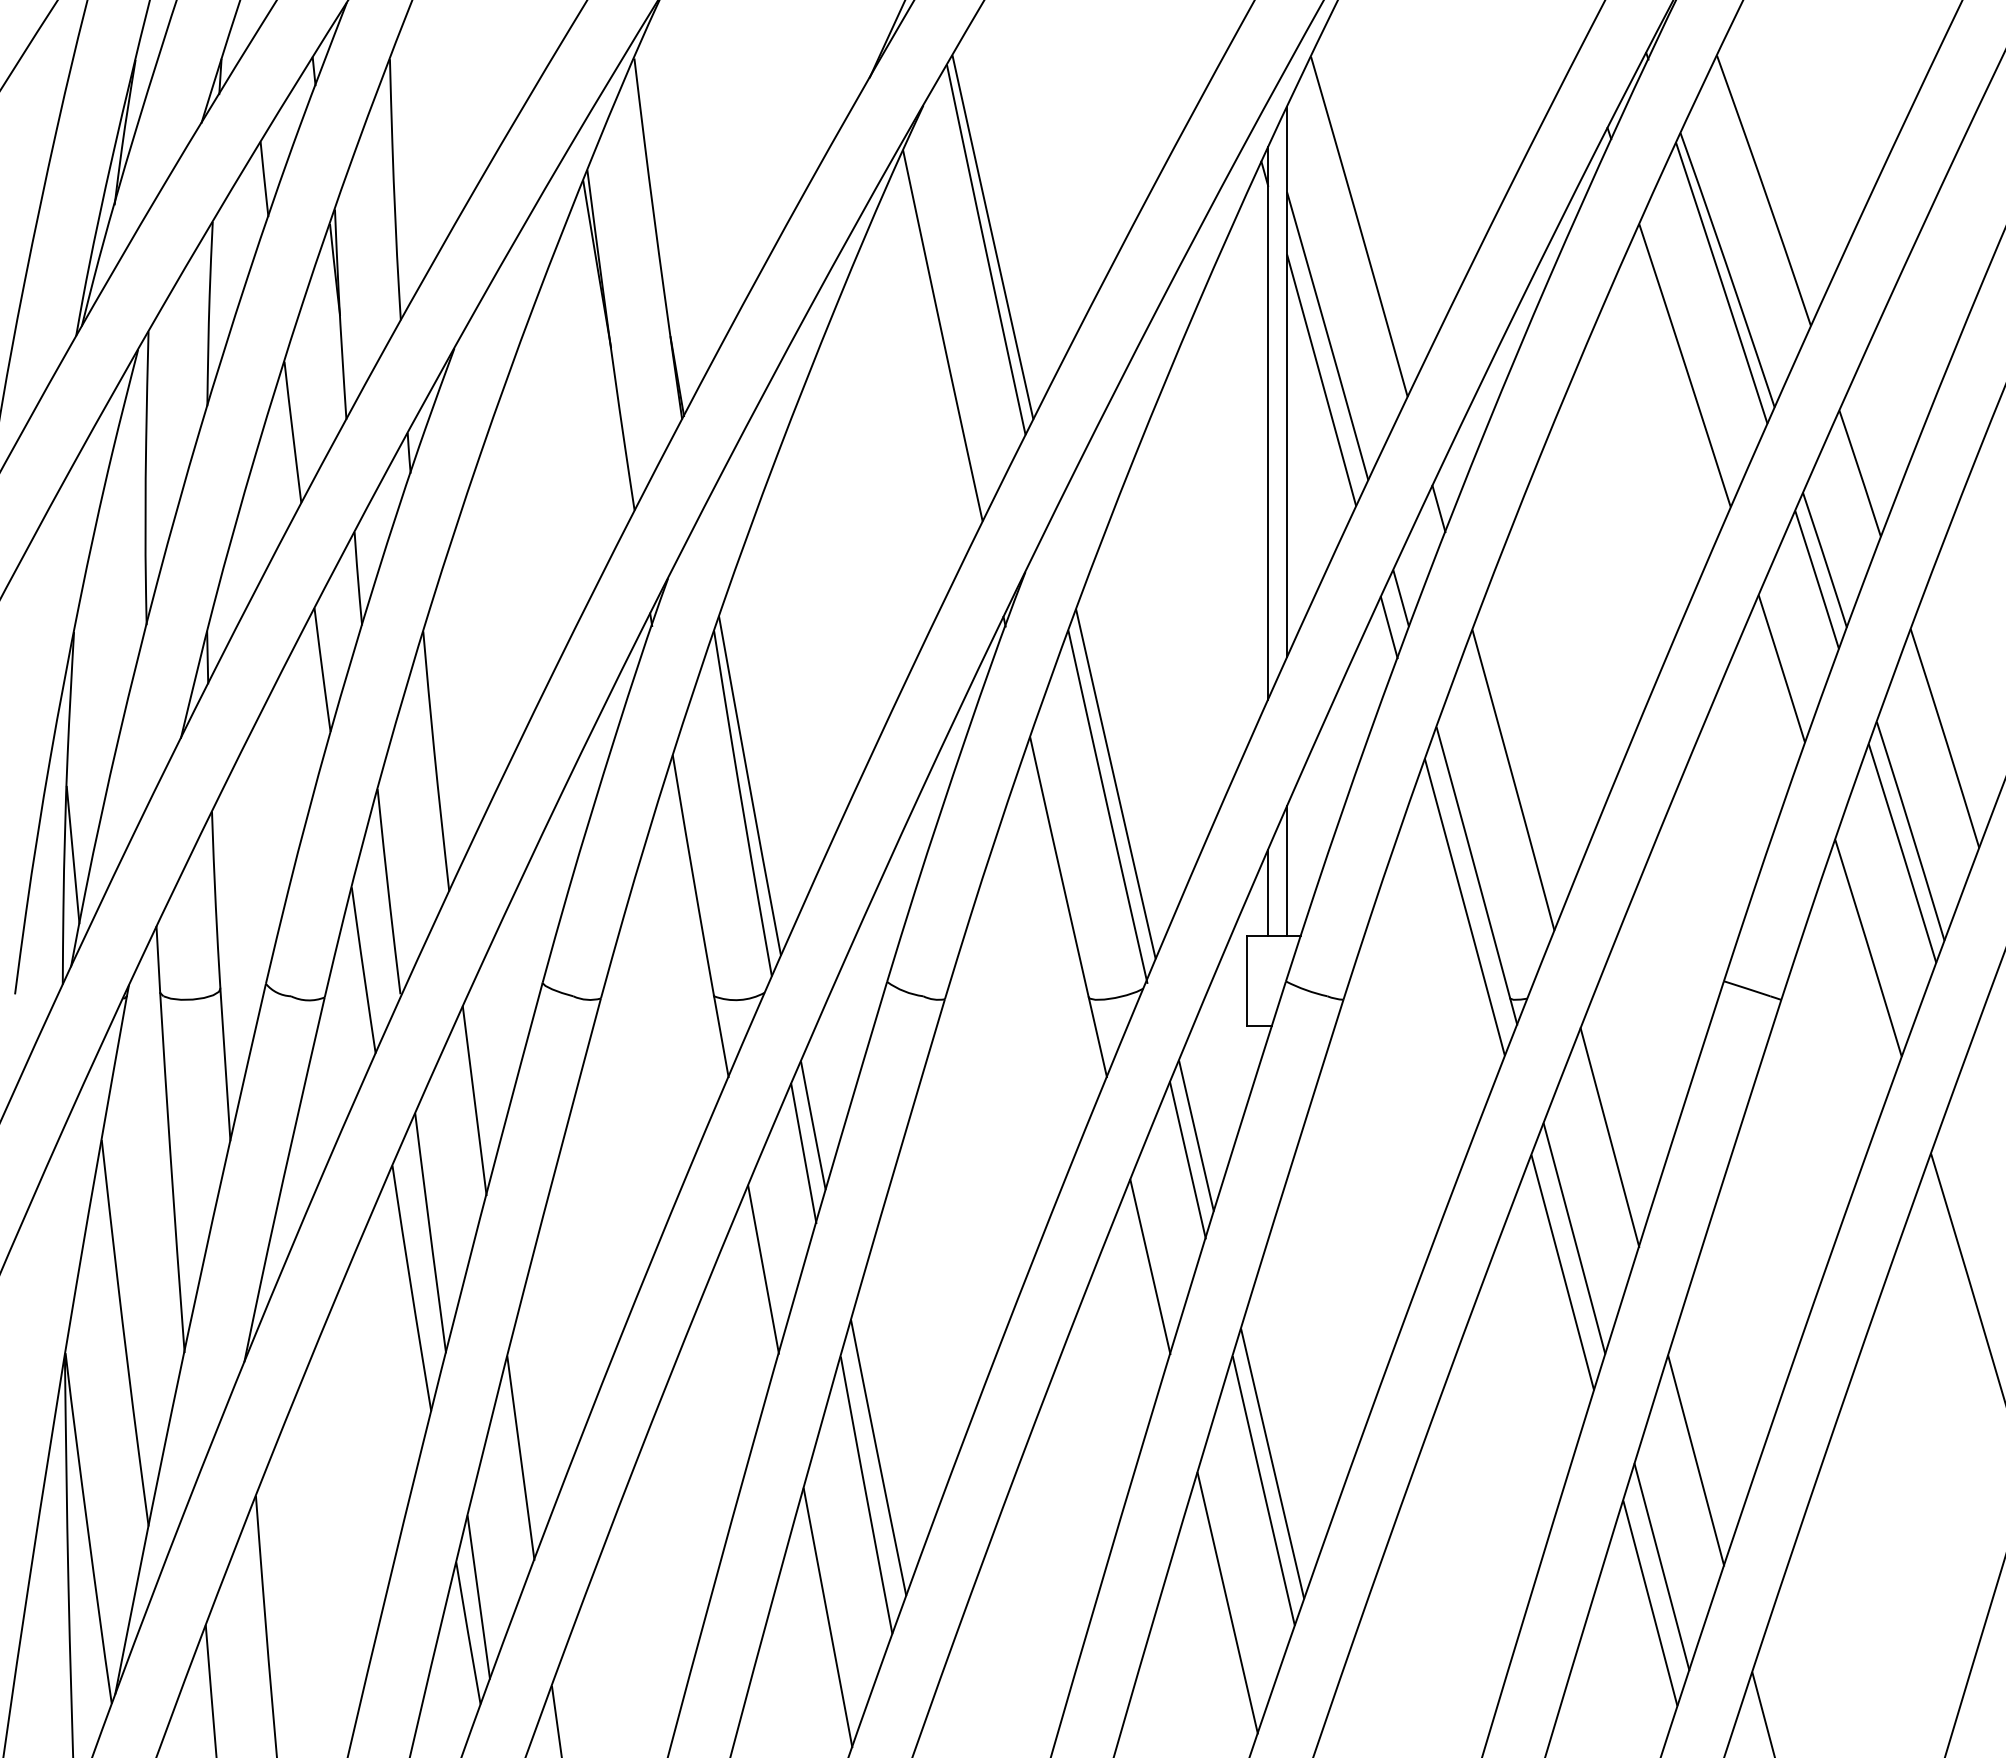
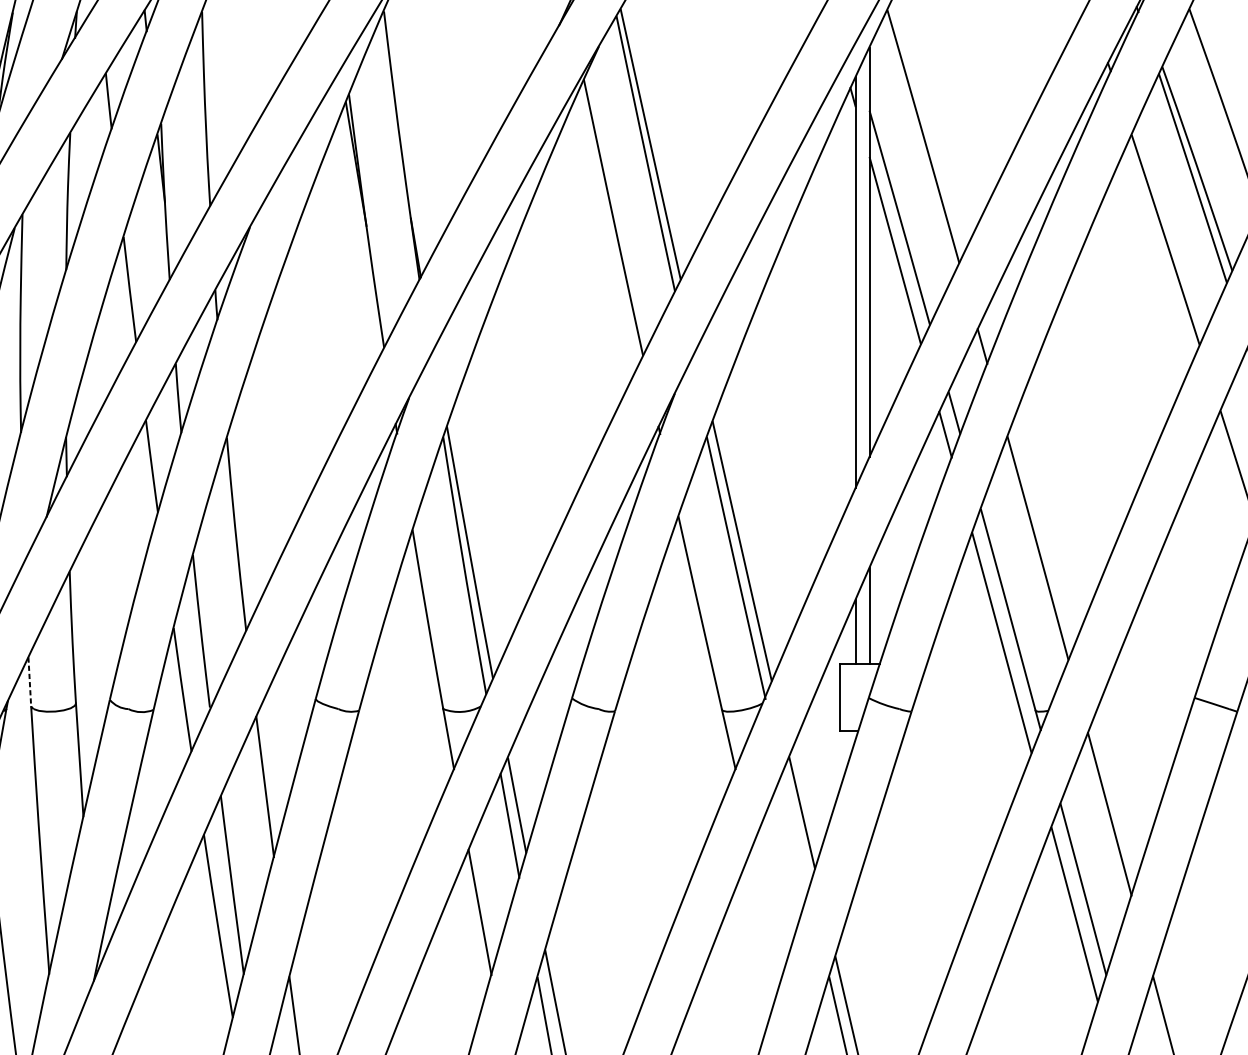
line: (158, 959) -> (29, 681), solid -> dashed
line: (1187, 1160) -> (795, 831), removed
line: (1150, 1266) -> (767, 910), removed

